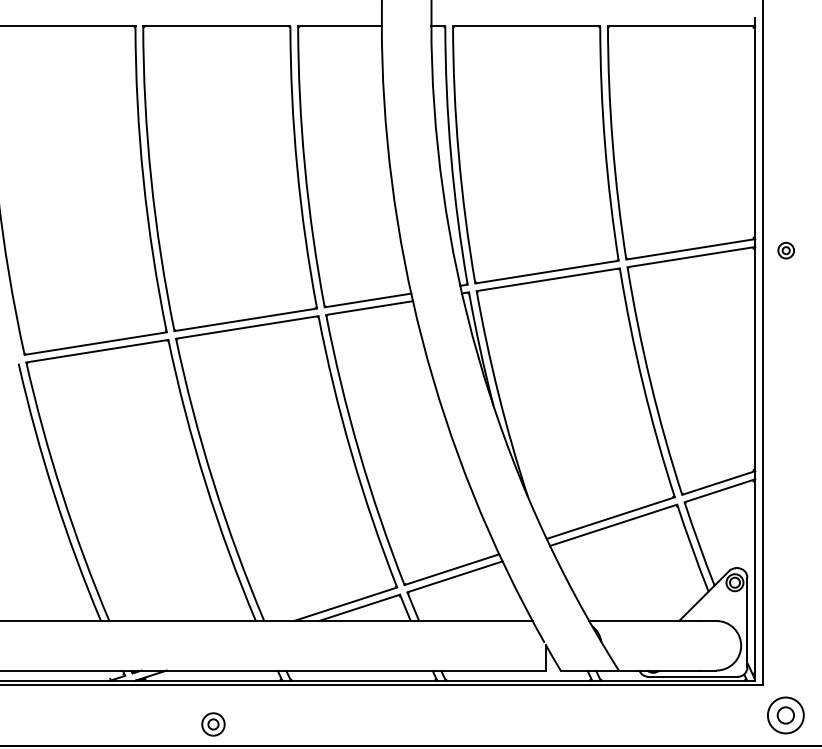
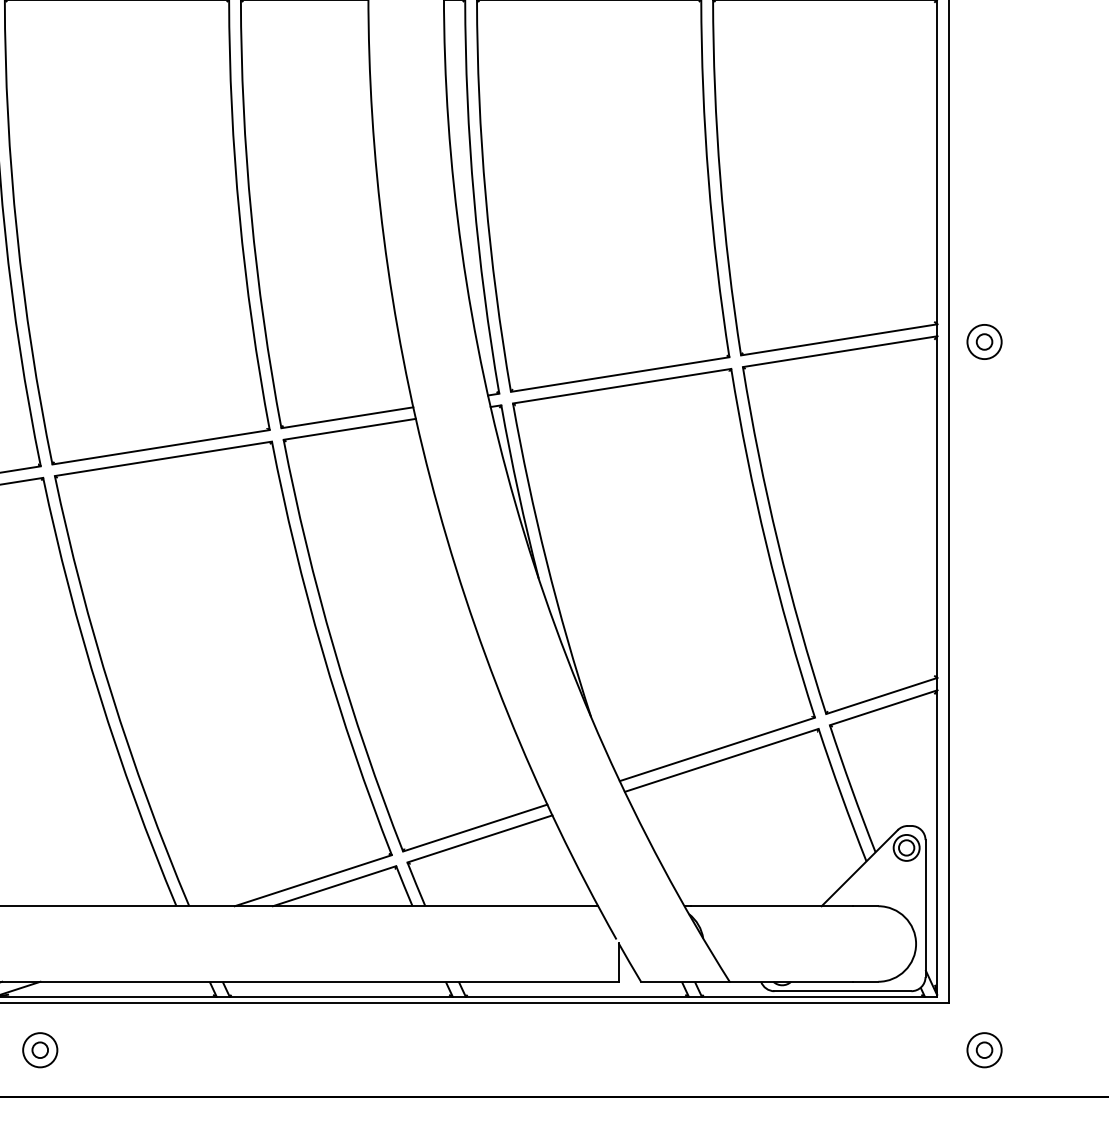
part: (786, 250) -> (985, 341), size x1.43
part: (786, 715) -> (985, 1050), size x0.62
part: (213, 724) -> (40, 1050), moved

